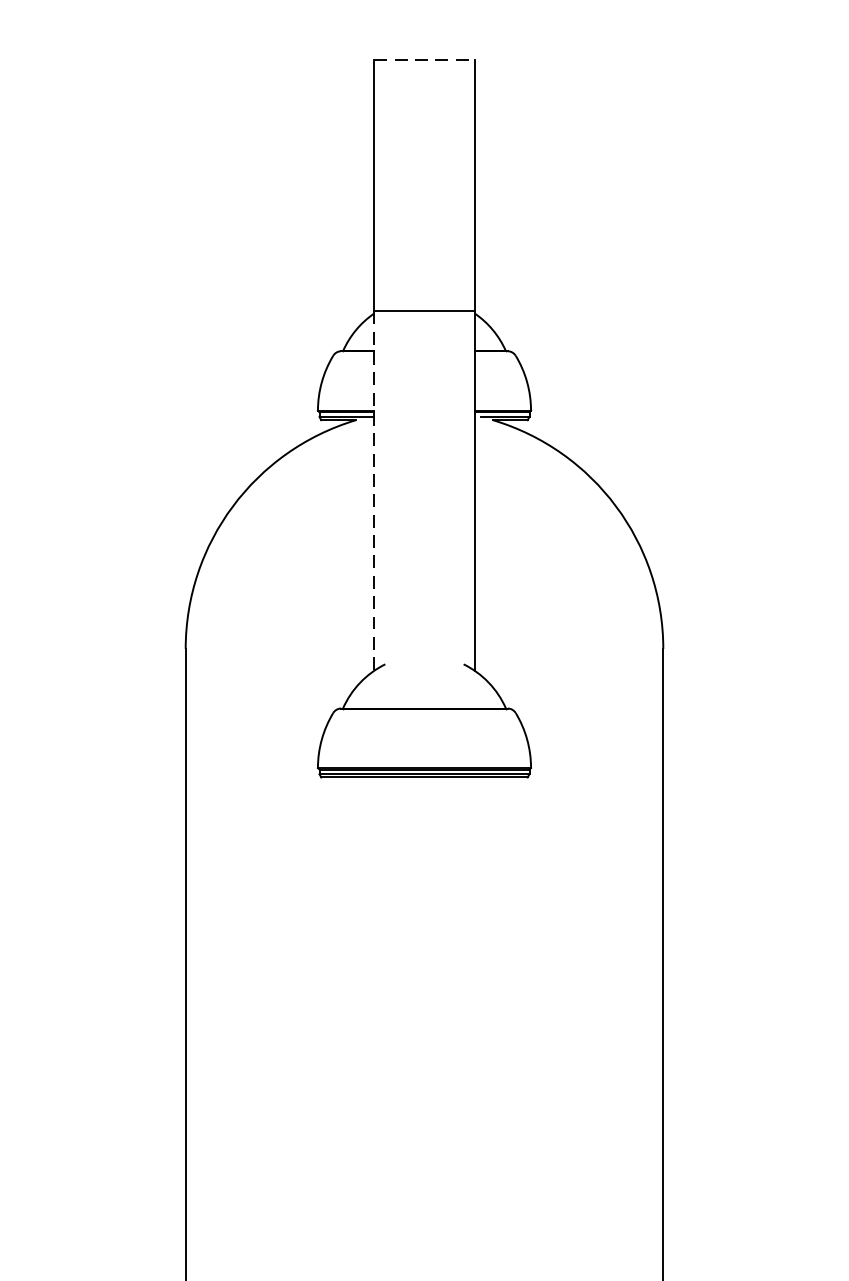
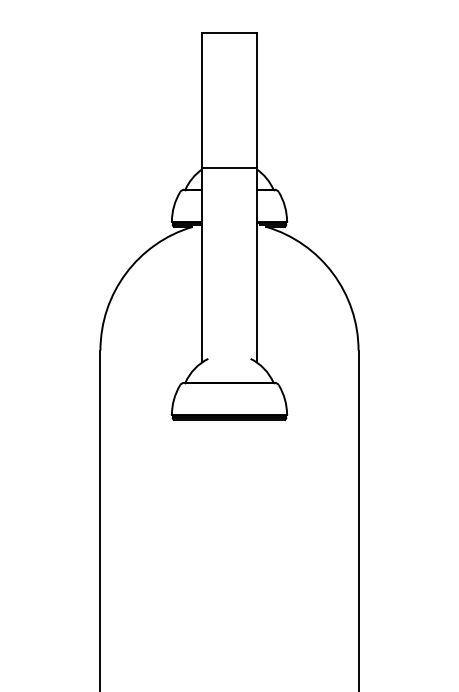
line: (424, 60) -> (229, 32), dashed -> solid
line: (374, 491) -> (202, 265), dashed -> solid

